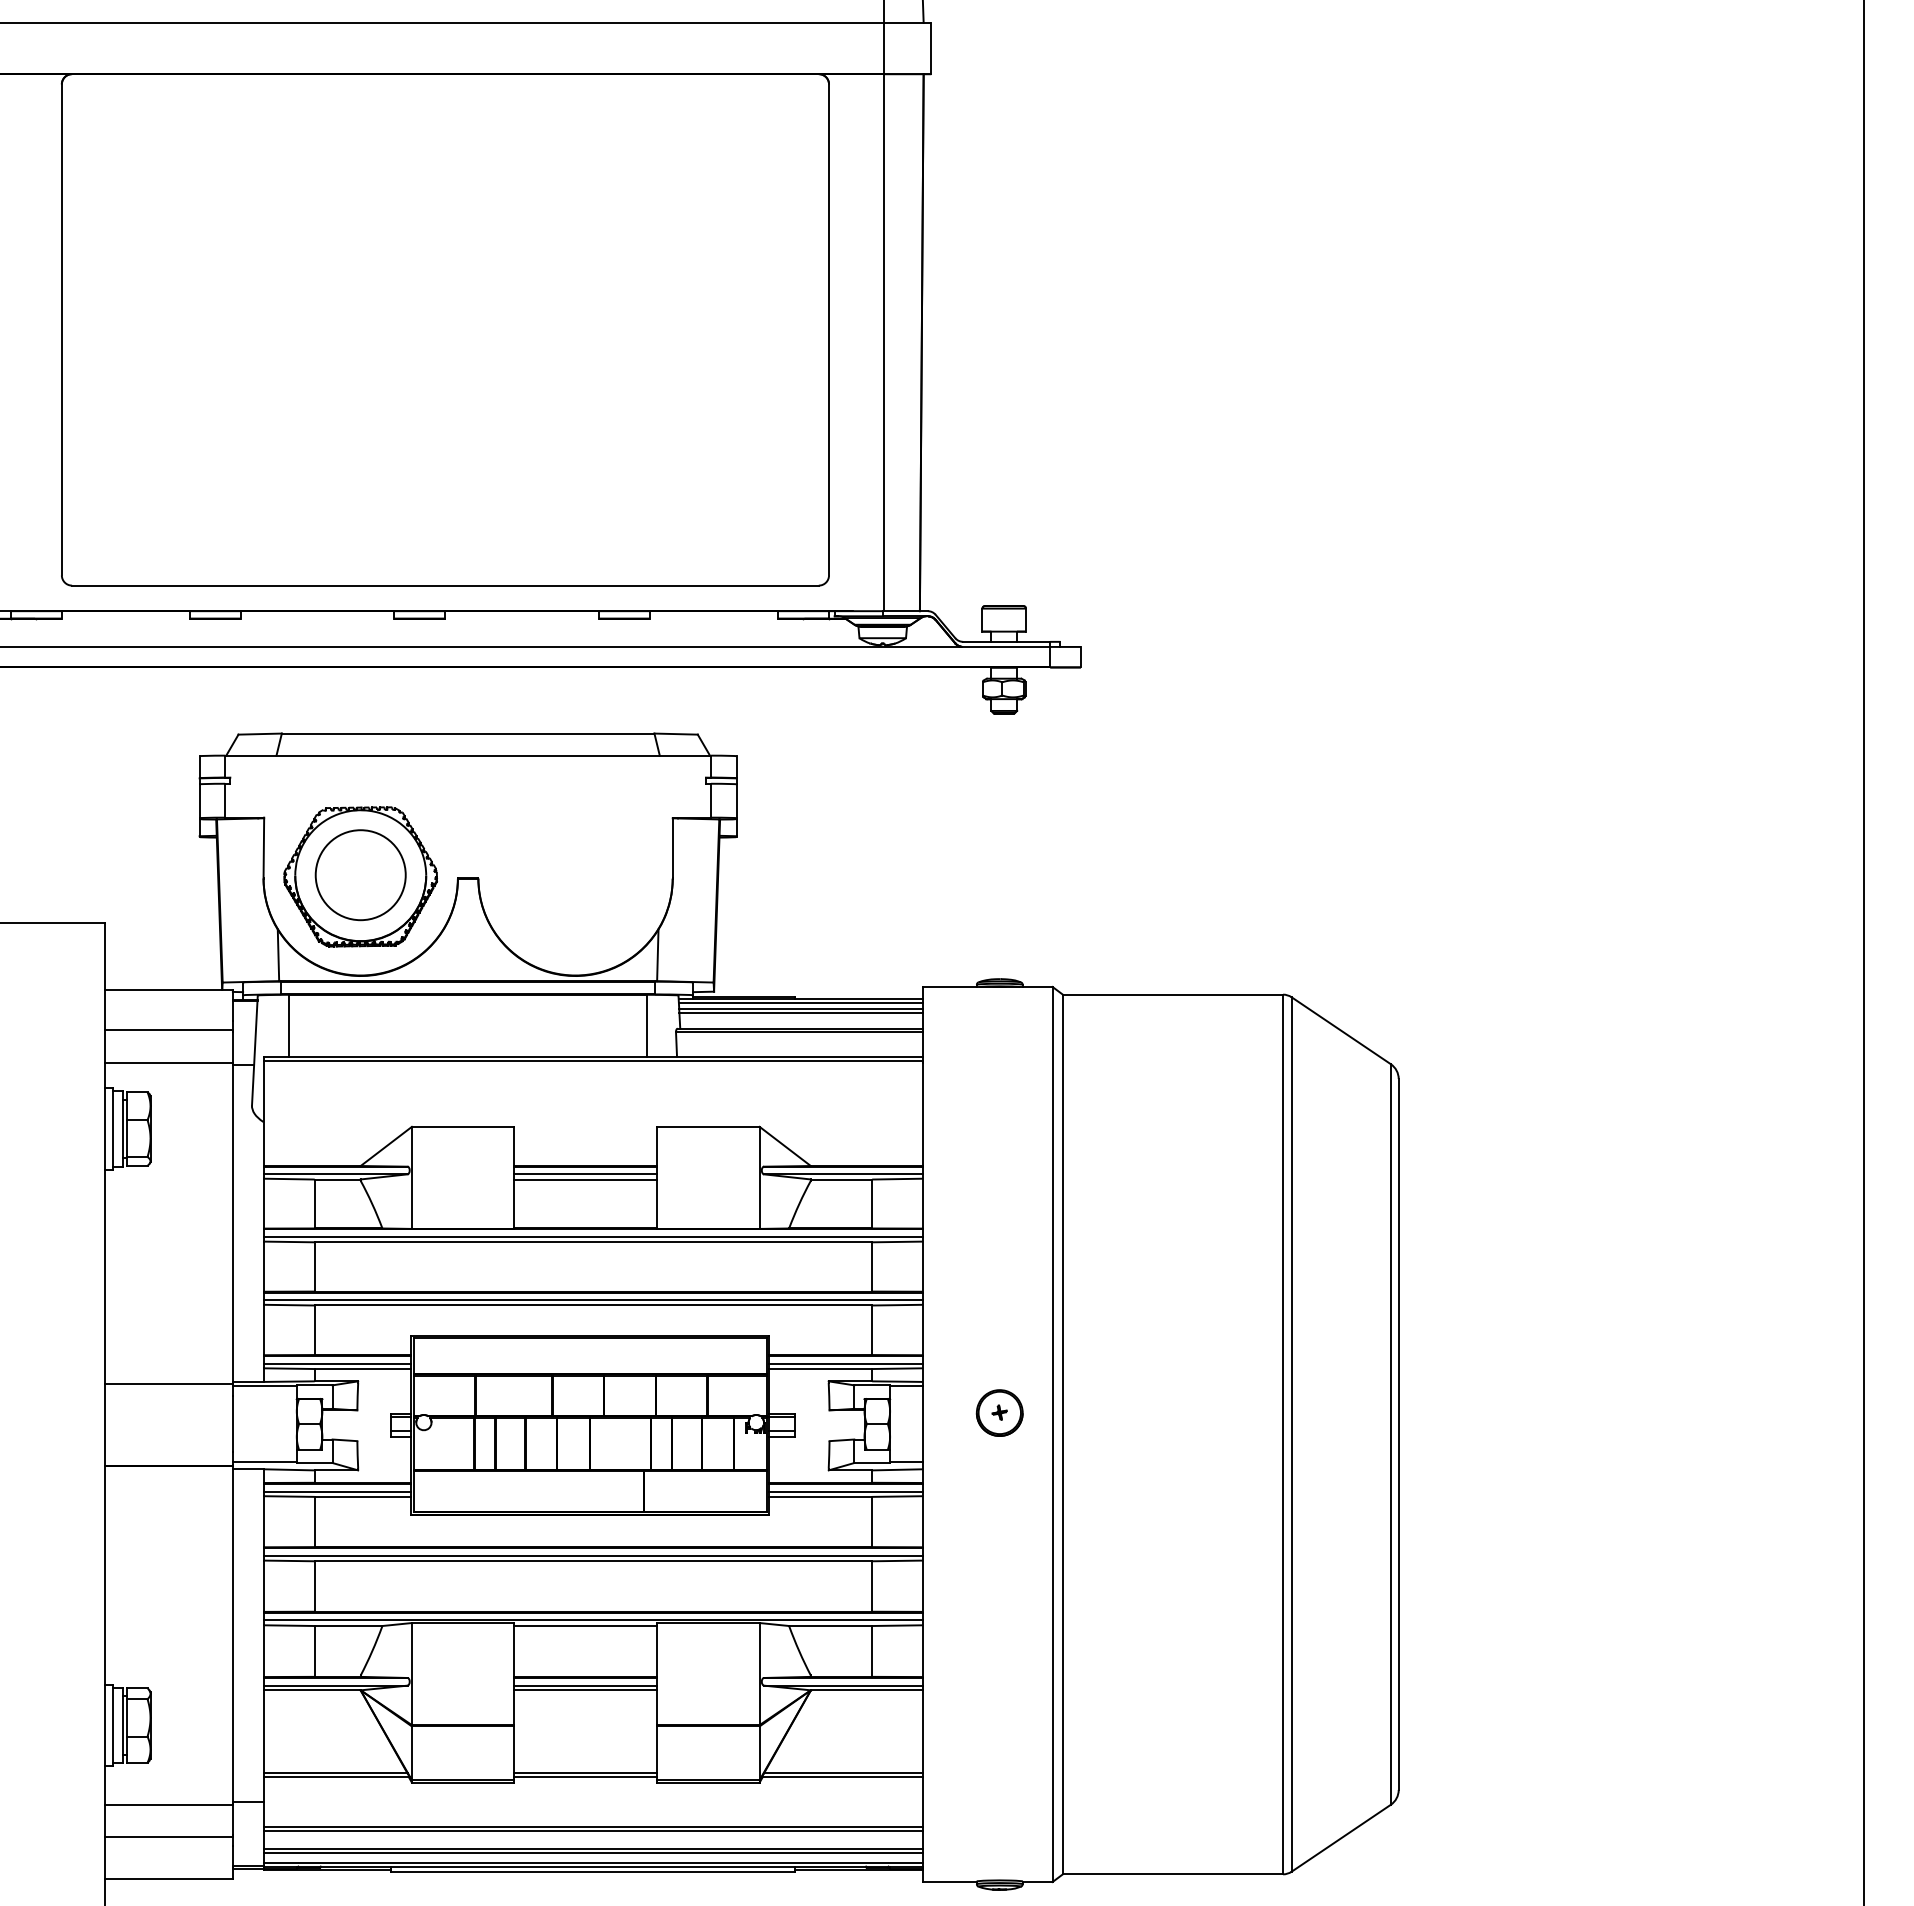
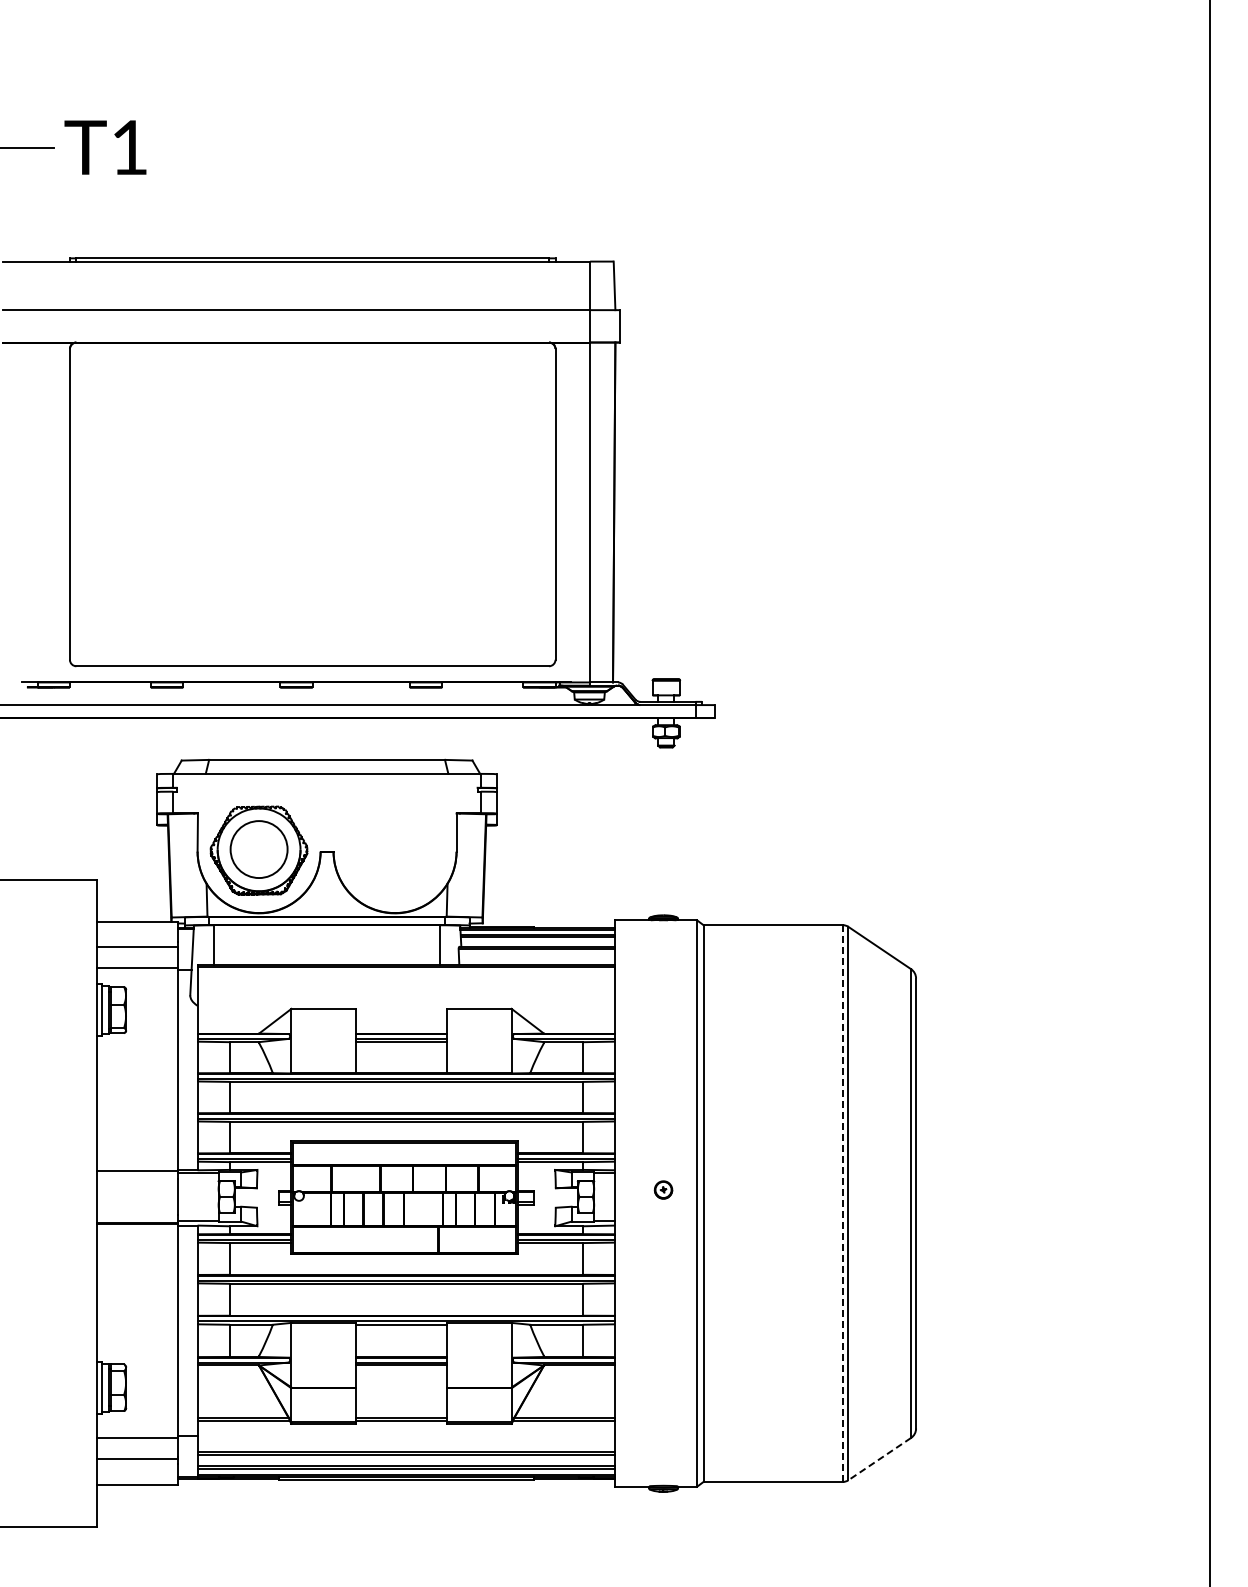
part: (999, 1412) -> (663, 1189), size x0.6
line: (1282, 1435) -> (842, 1204), solid -> dashed
line: (1340, 1838) -> (879, 1459), solid -> dashed

